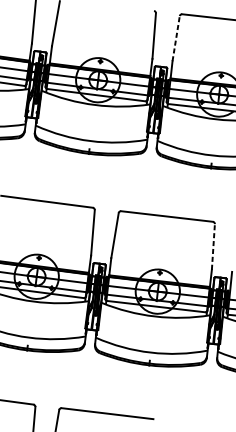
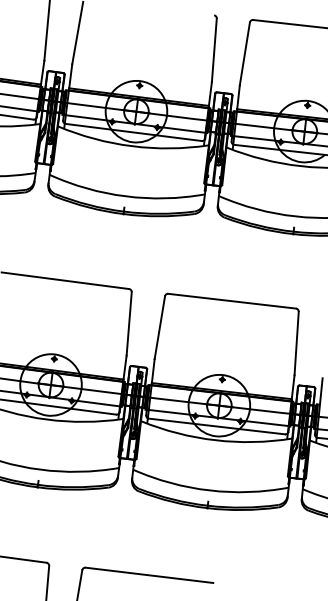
line: (175, 38) -> (244, 53), dashed -> solid
line: (213, 246) -> (296, 343), dashed -> solid

